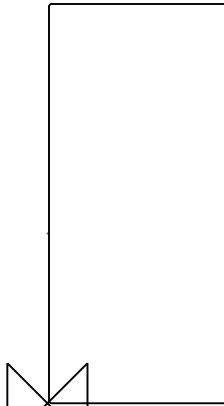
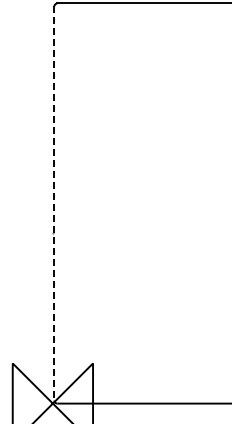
line: (49, 204) -> (54, 204), solid -> dashed

